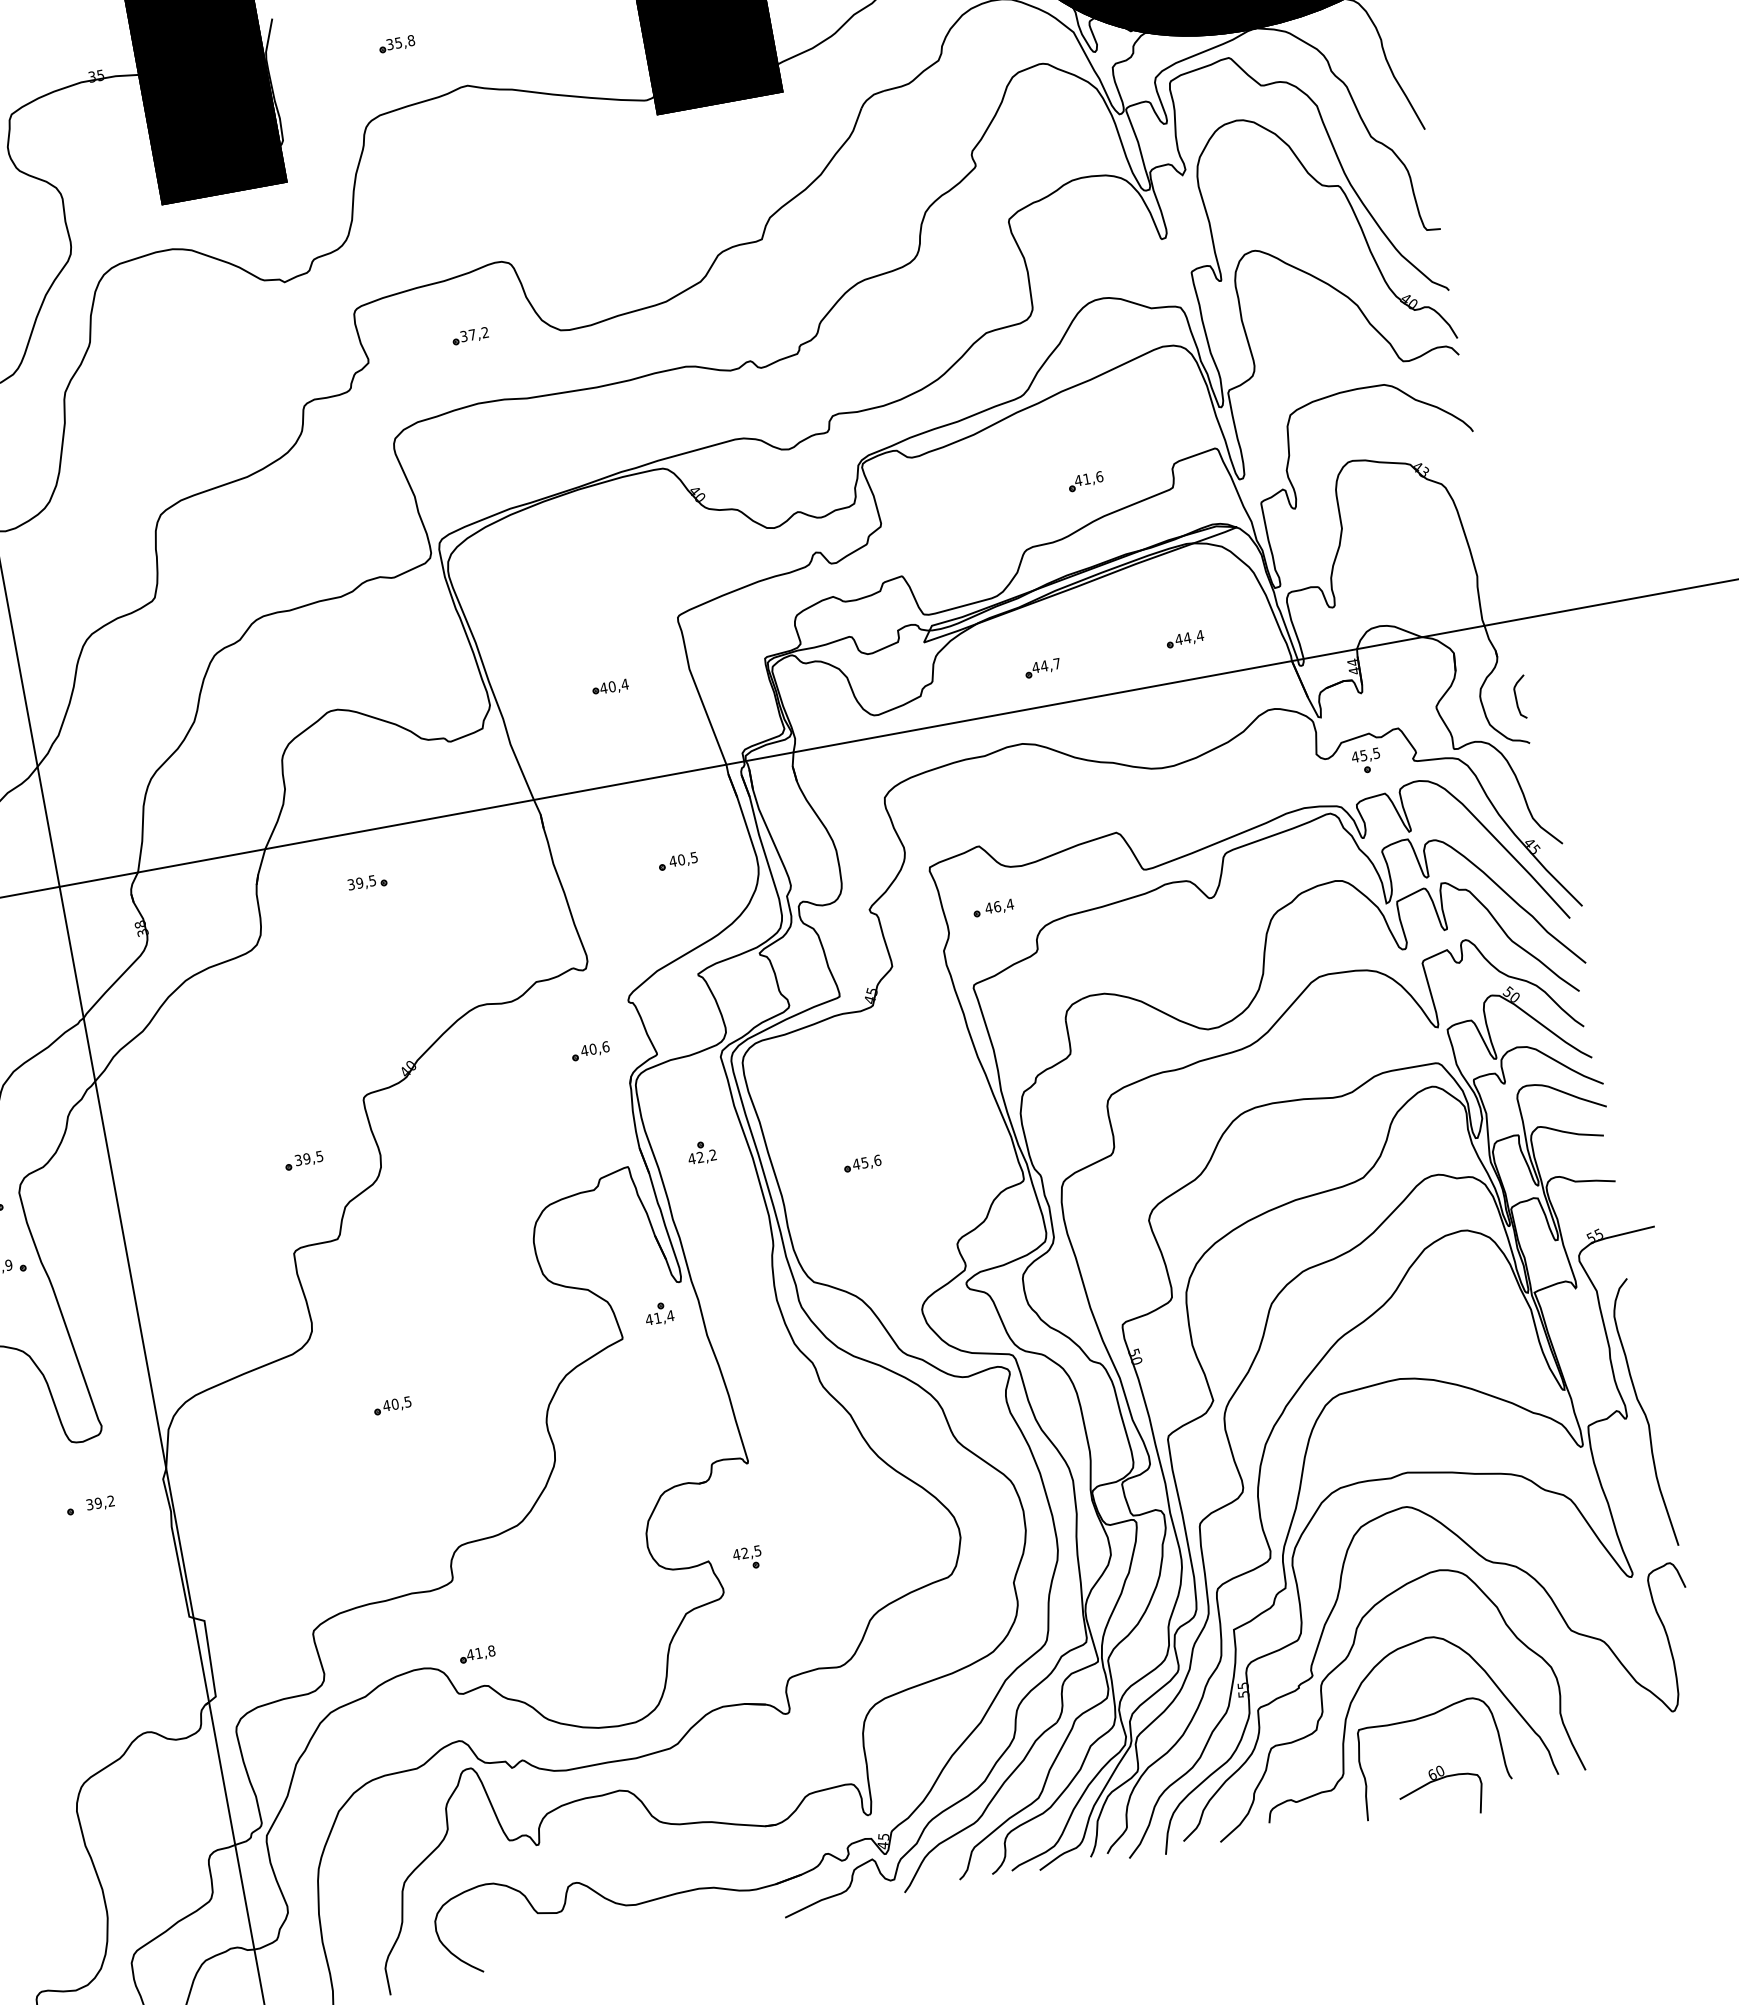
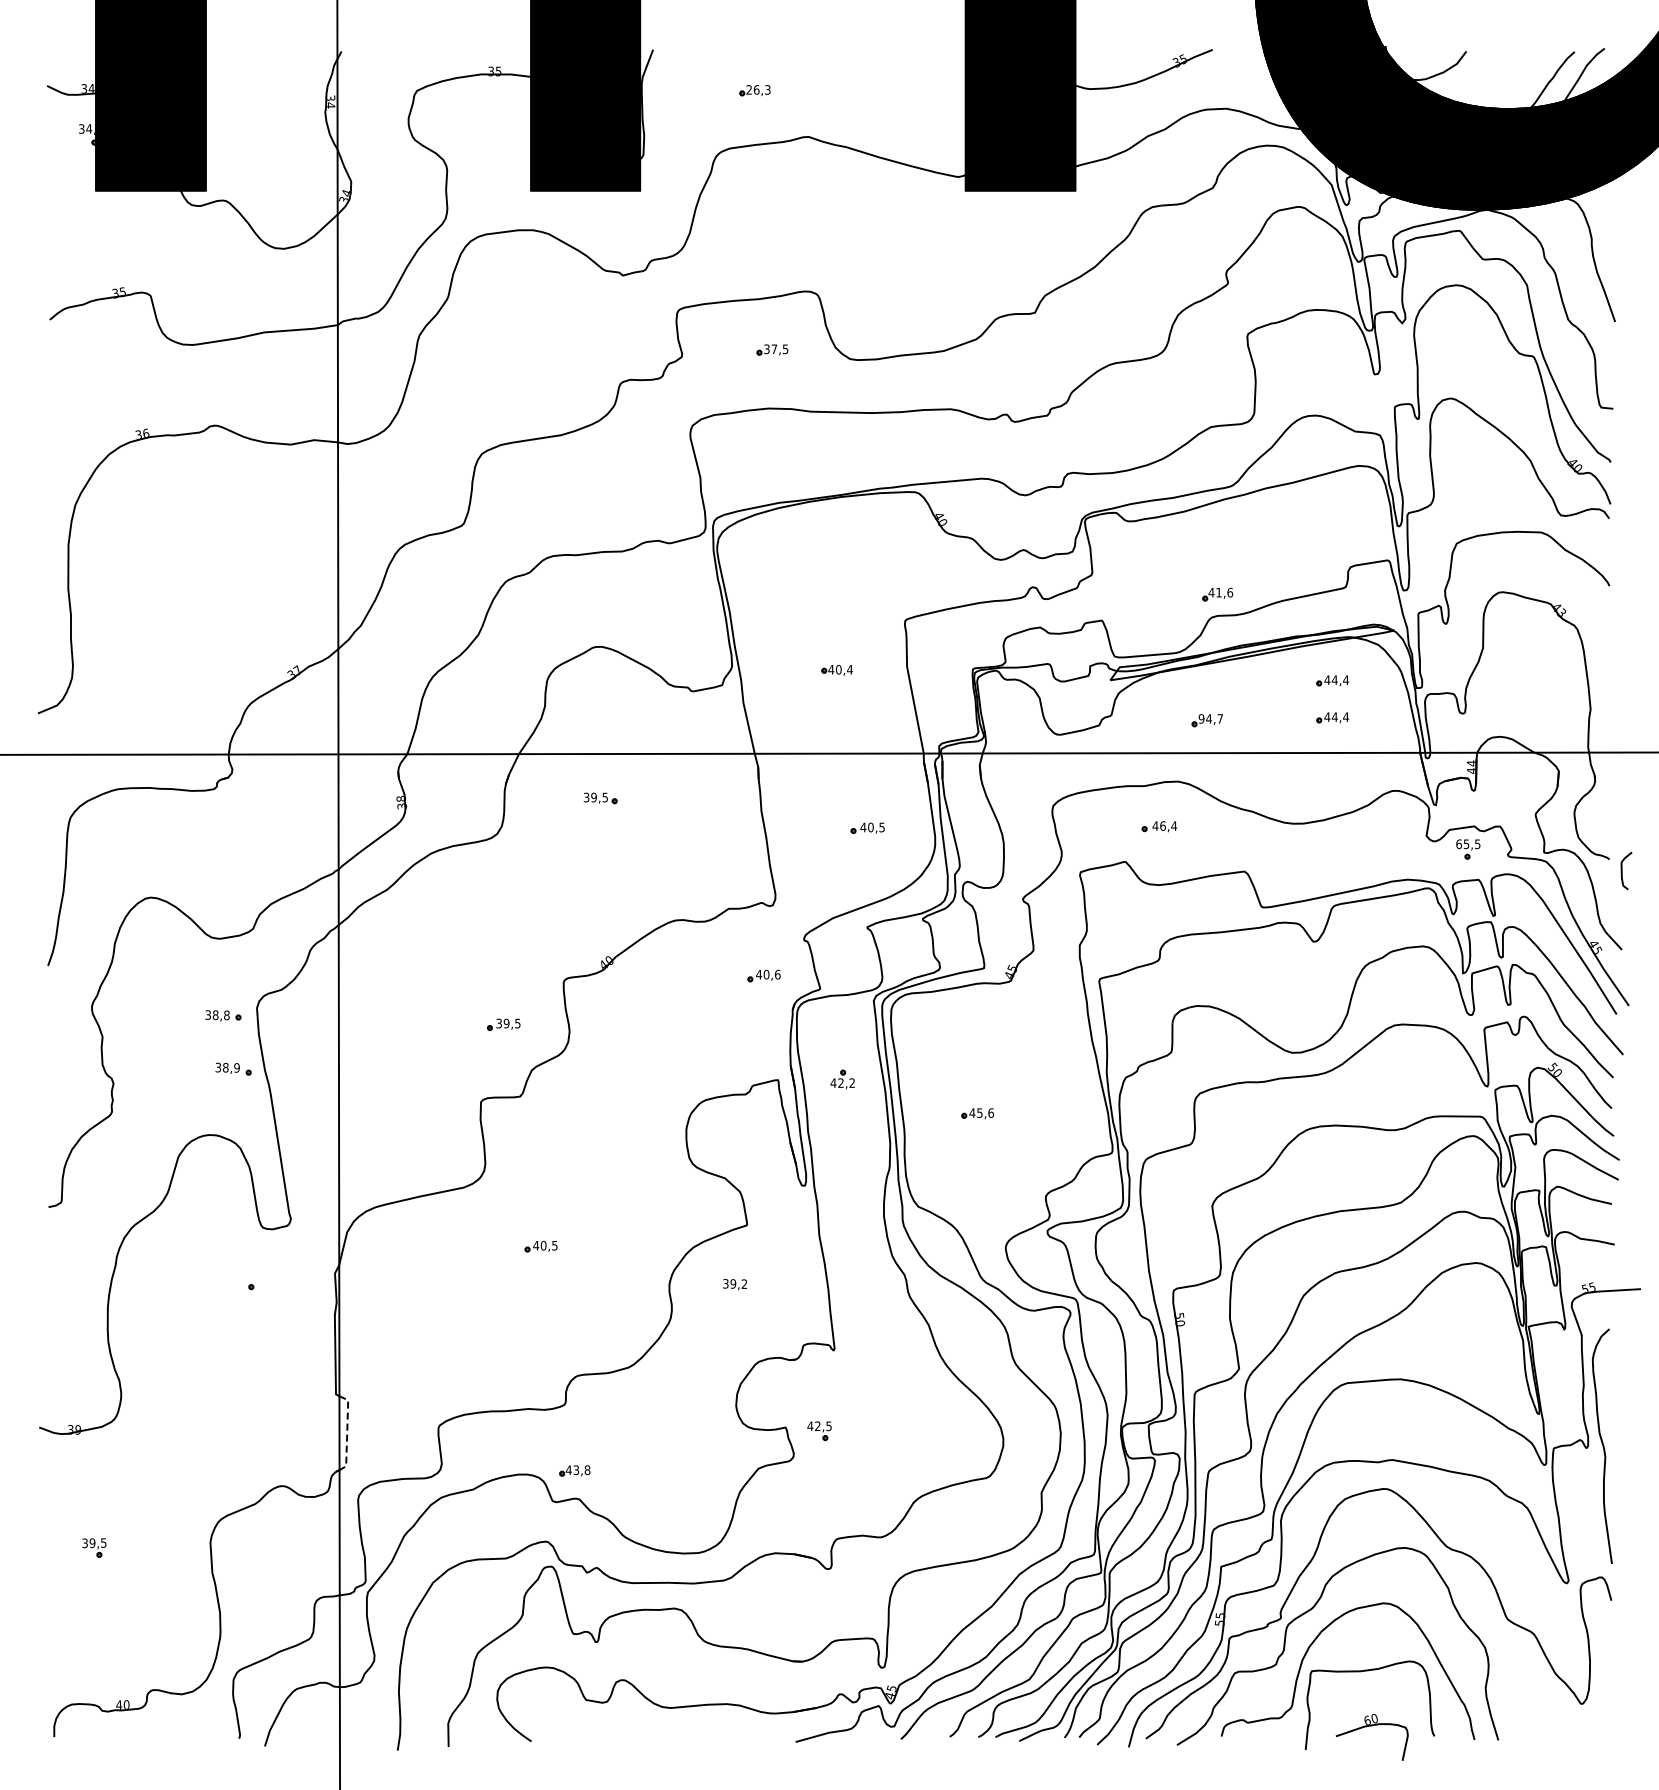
text: (400, 42) -> (758, 89), 35,8 -> 26,3
text: (485, 332) -> (785, 349), 37,2 -> 37,5
part: (1085, 481) -> (1217, 594), moved
part: (1177, 596) -> (1332, 680), added
text: (1035, 667) -> (1201, 718), 44,7 -> 94,7
curve: (1516, 697) -> (1622, 870), moved
text: (1355, 757) -> (1459, 844), 45,5 -> 65,5
part: (993, 907) -> (1159, 826), moved
part: (658, 1313) -> (781, 1209), removed
text: (99, 1503) -> (734, 1284), moved
text: (479, 1653) -> (576, 1470), 41,8 -> 43,8
line: (210, 1657) -> (347, 1432), solid -> dashed

